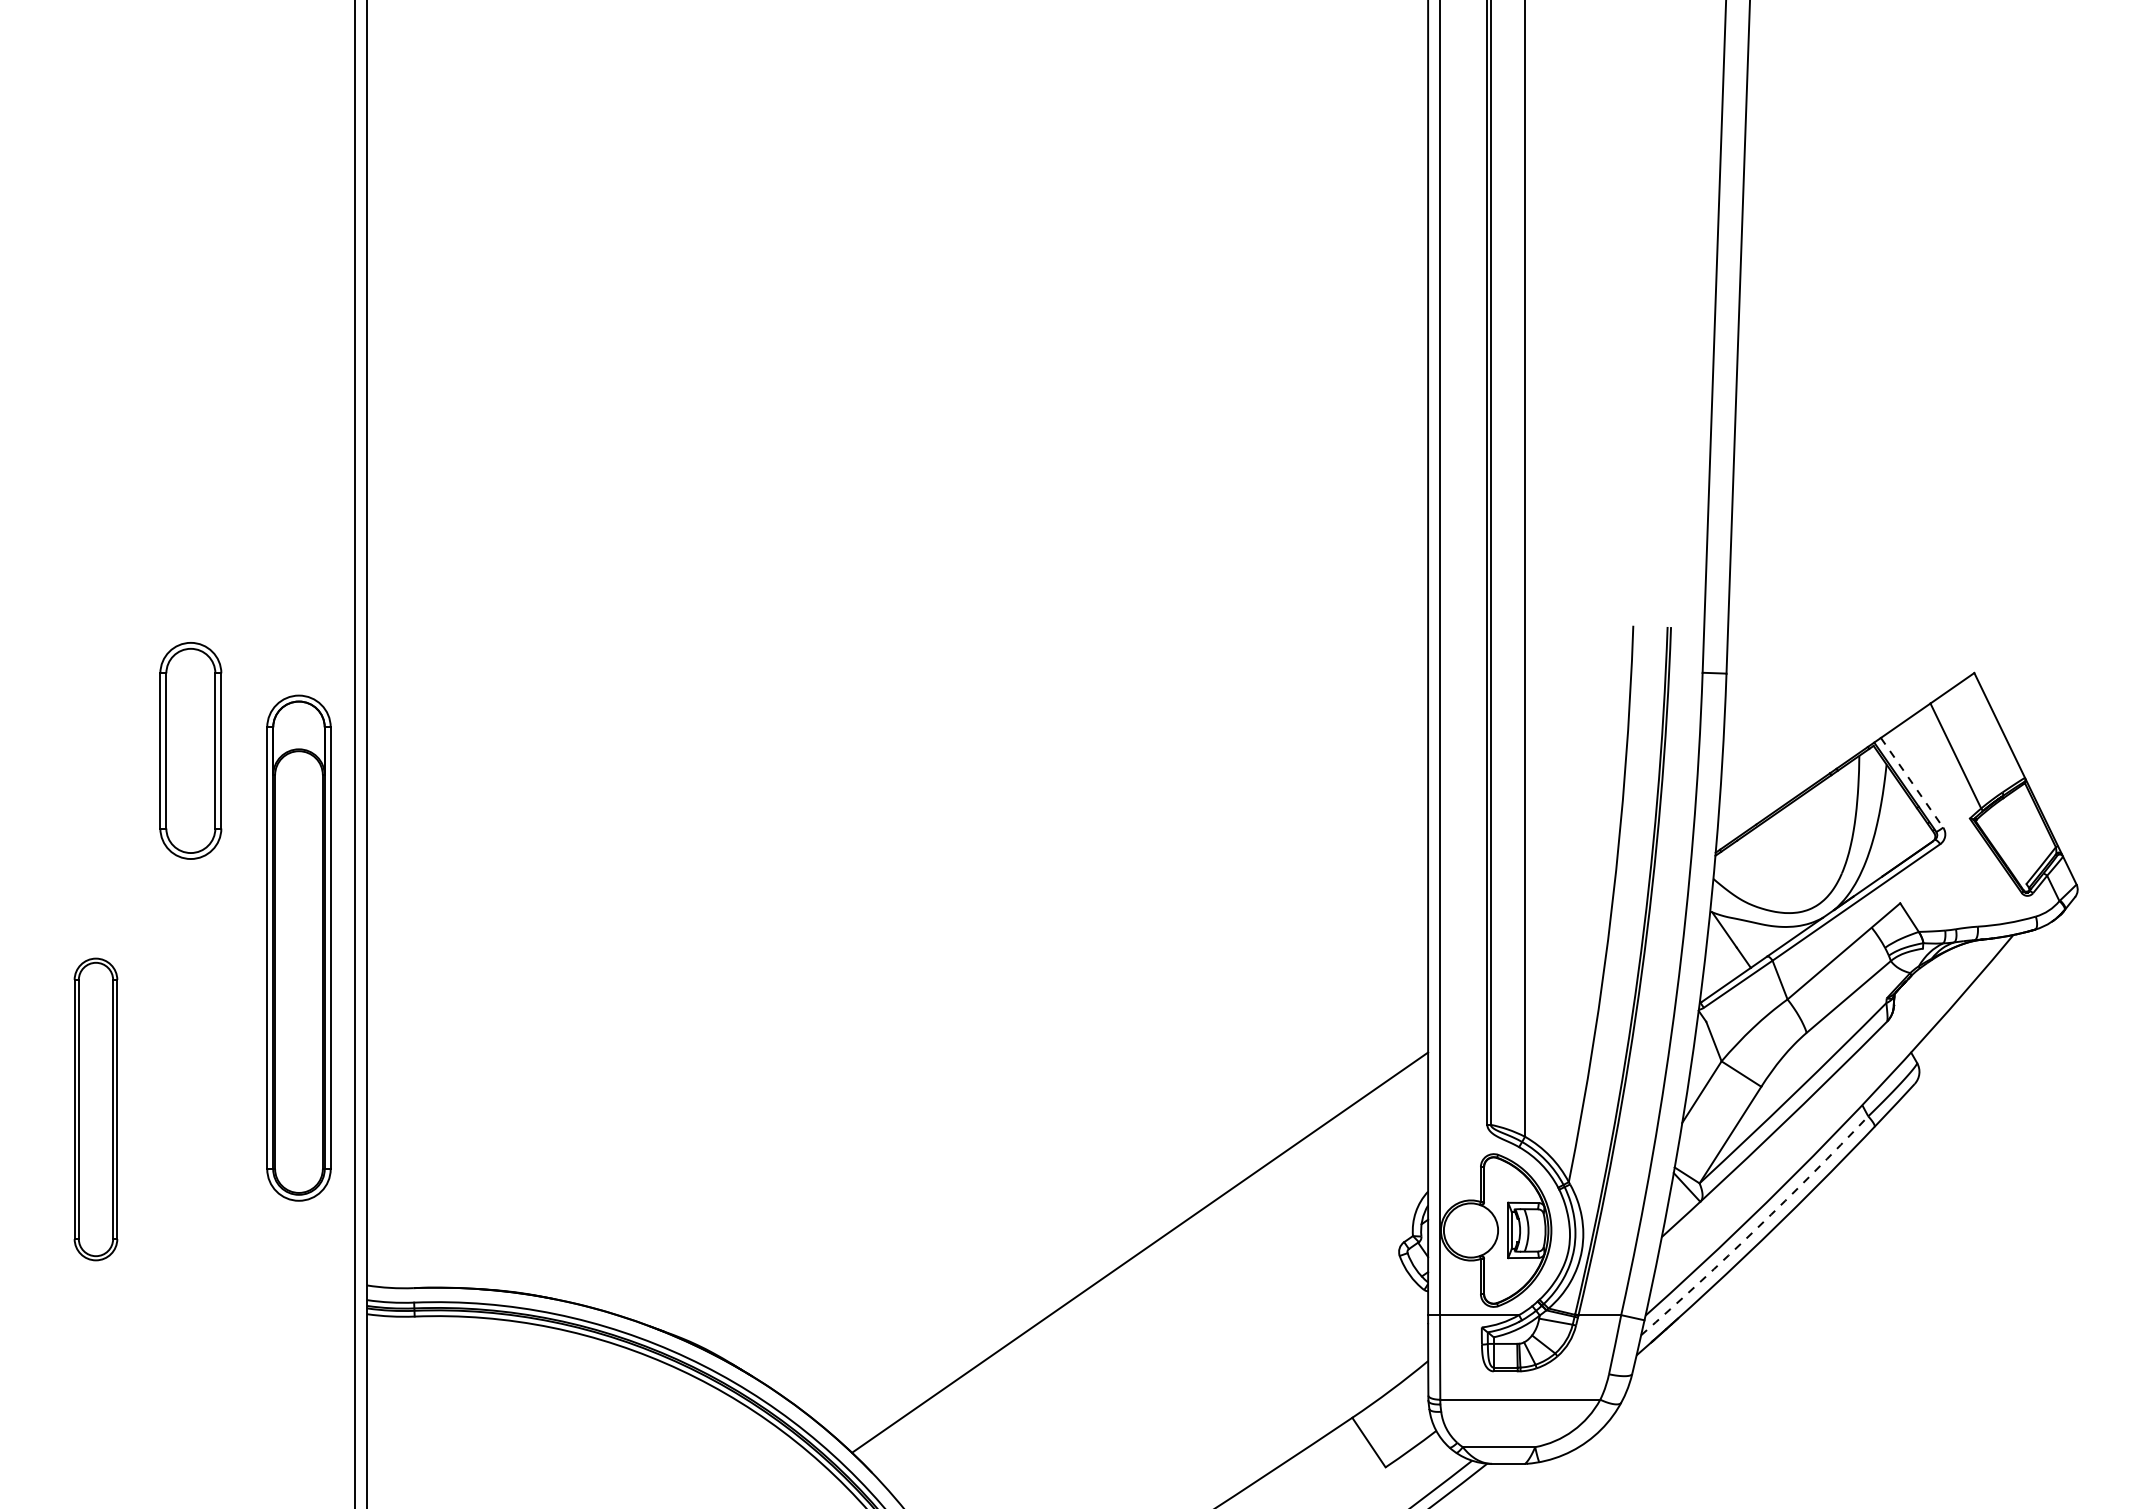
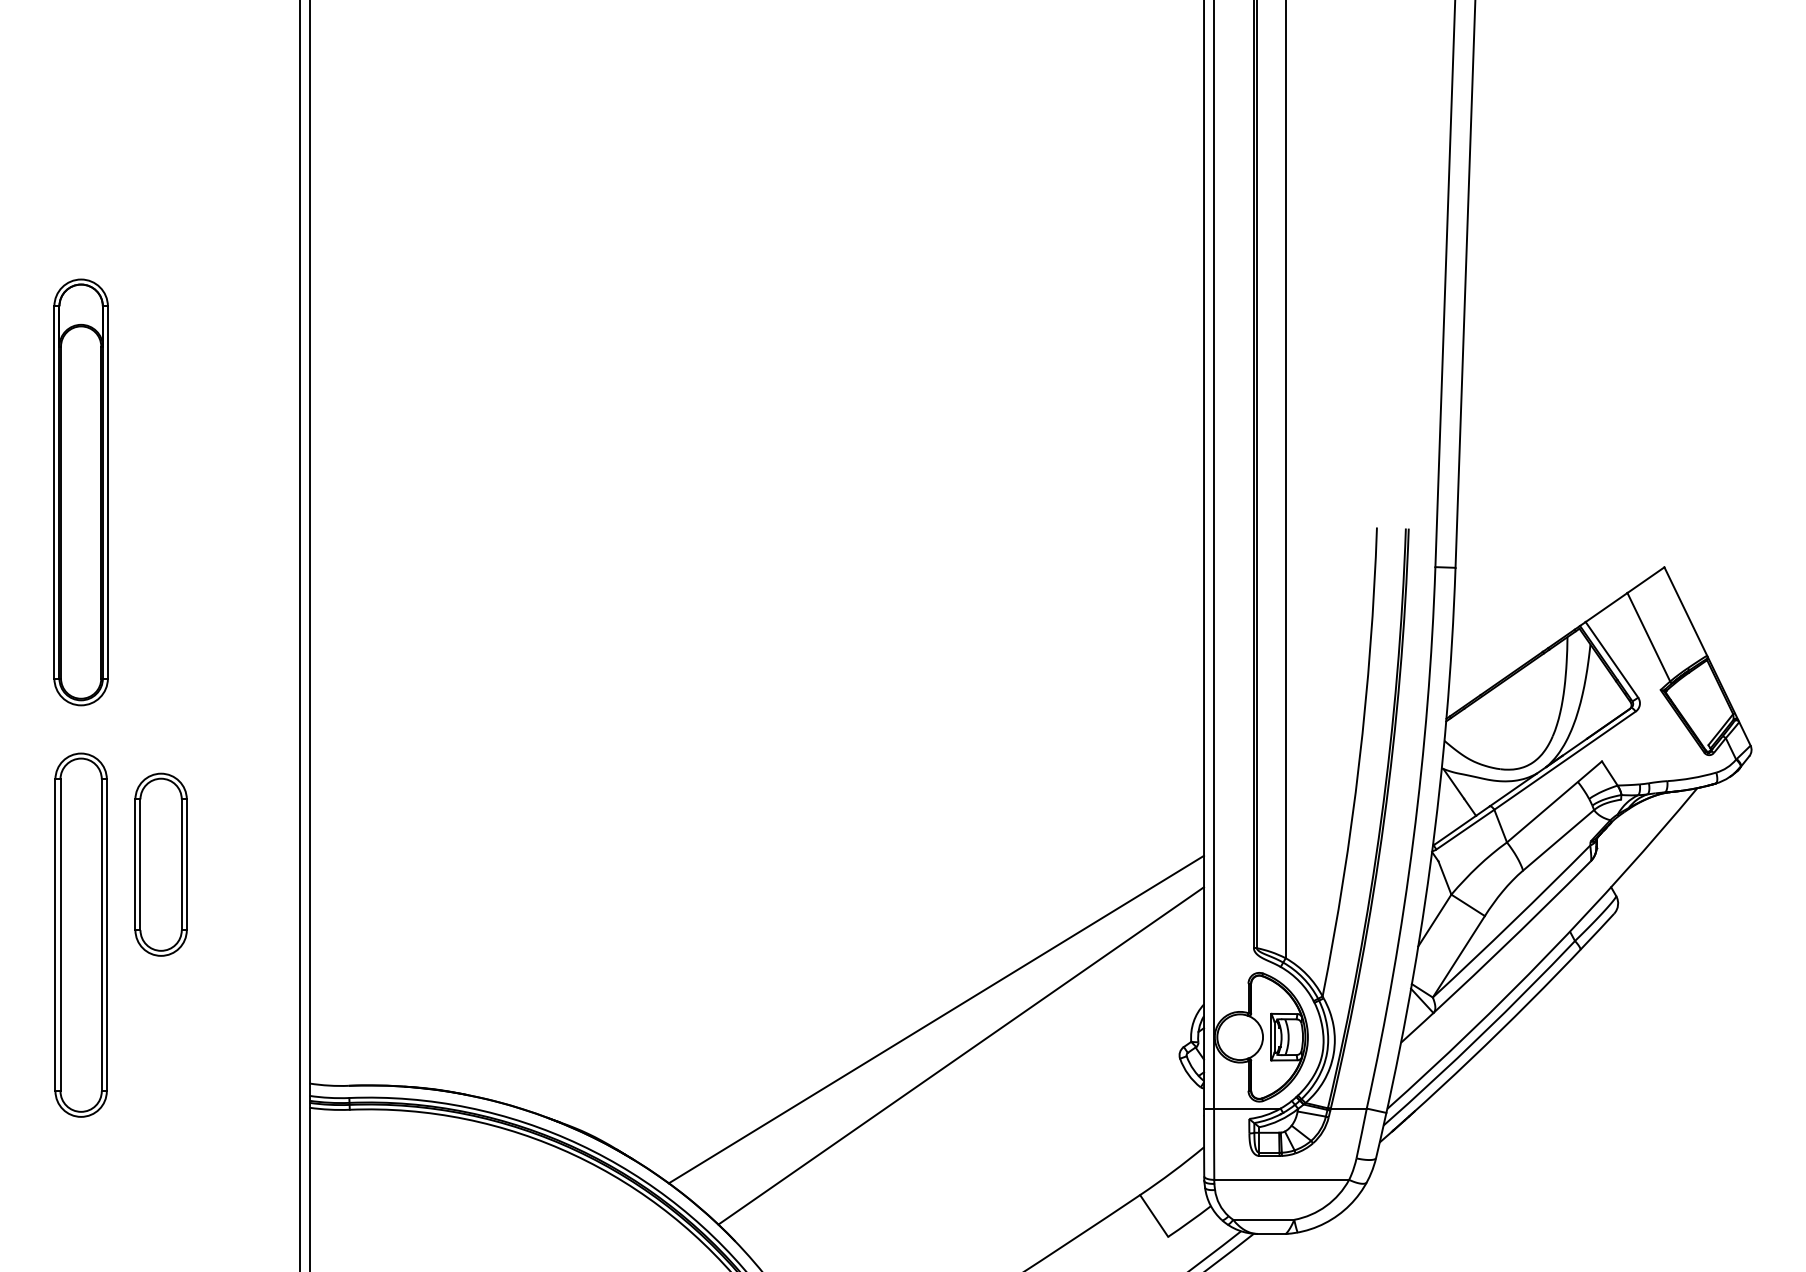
part: (190, 750) -> (160, 864), moved
line: (1912, 782) -> (1612, 659), dashed -> solid
part: (298, 947) -> (80, 491), moved
part: (95, 1109) -> (80, 935), size x1.43
line: (1110, 1209) -> (936, 1019), added
arc: (1757, 1228) -> (1481, 1035), dashed -> solid

